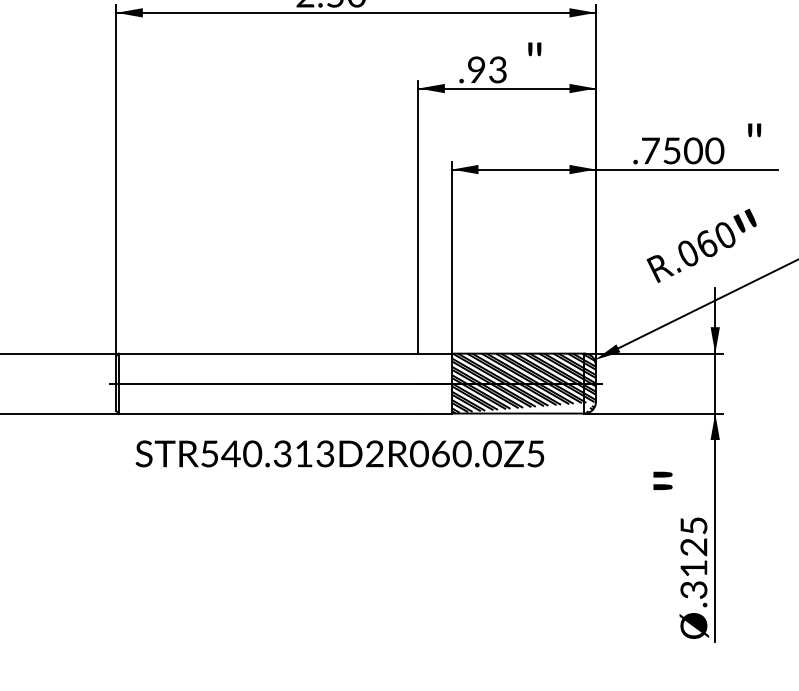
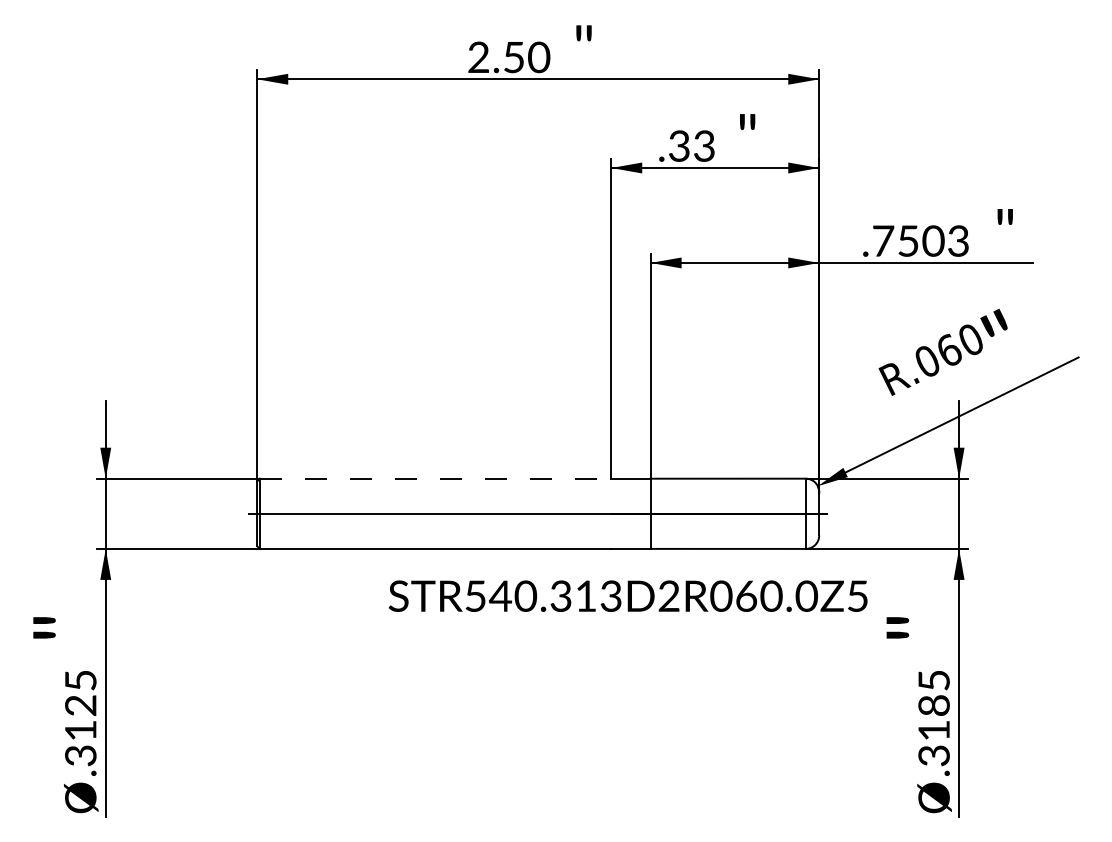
text: (476, 69) -> (679, 145), .93 -> .33
text: (714, 150) -> (958, 240), .7500 -> .7503
line: (268, 353) -> (435, 478), solid -> dashed
hatch: (523, 383) -> (734, 513), removed
text: (339, 453) -> (627, 595), moved
text: (694, 547) -> (934, 705), .3125 -> .3185

